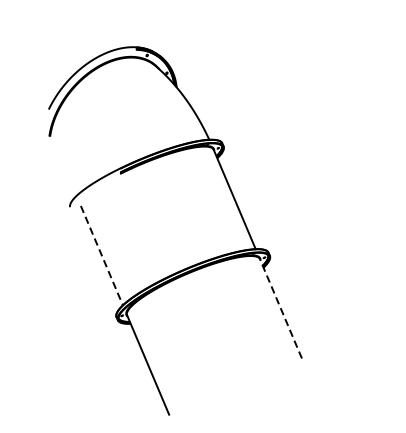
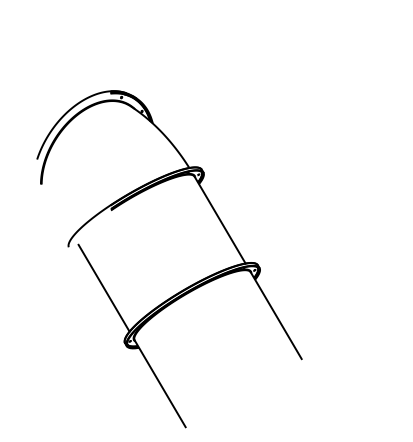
line: (102, 255) -> (104, 288), dashed -> solid
line: (280, 308) -> (275, 315), dashed -> solid

